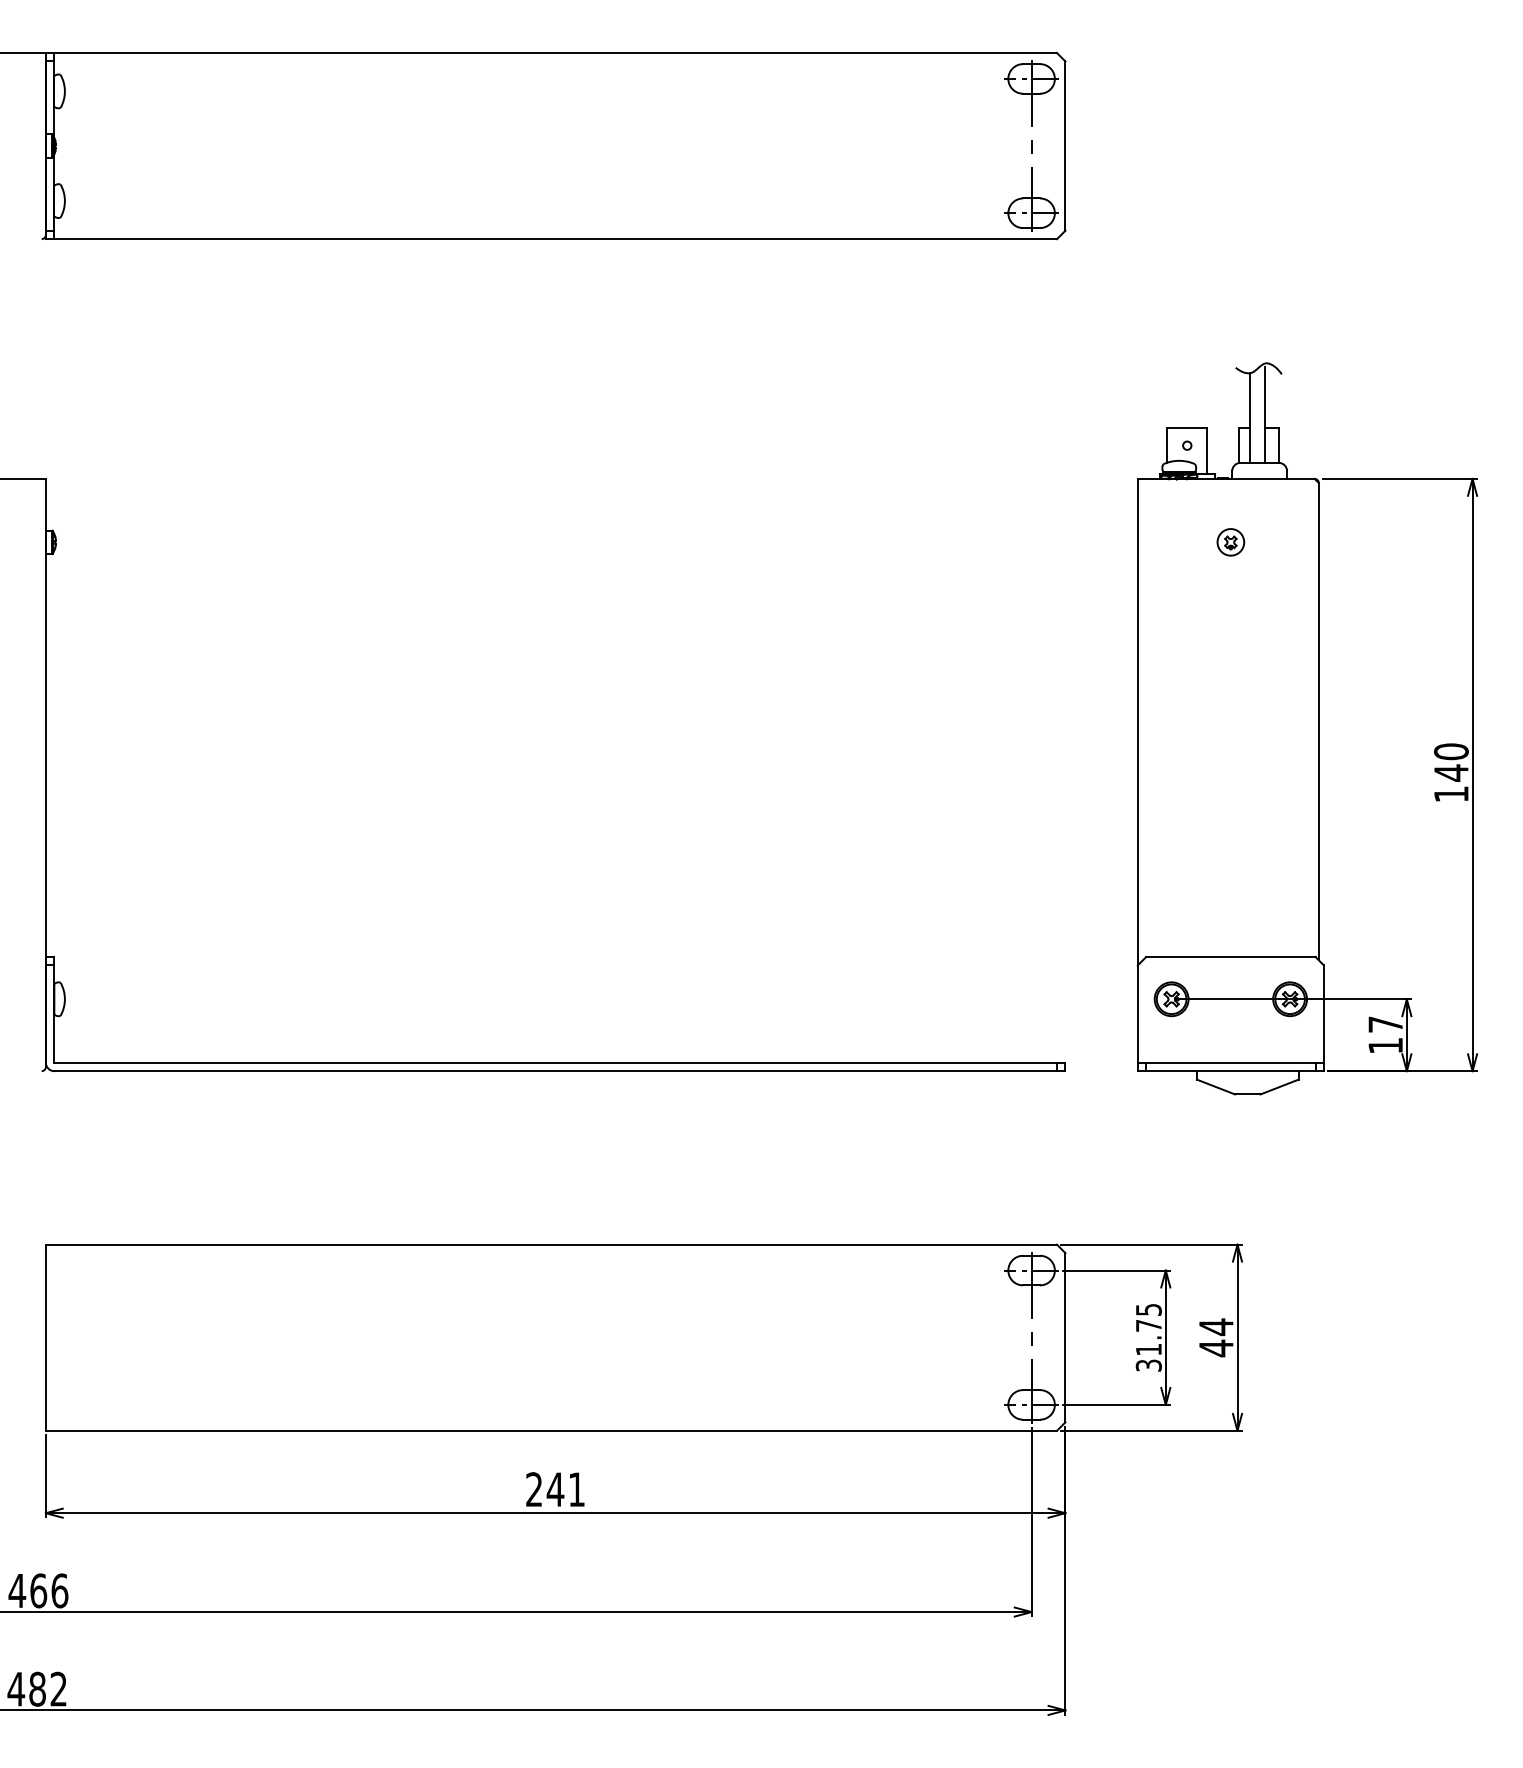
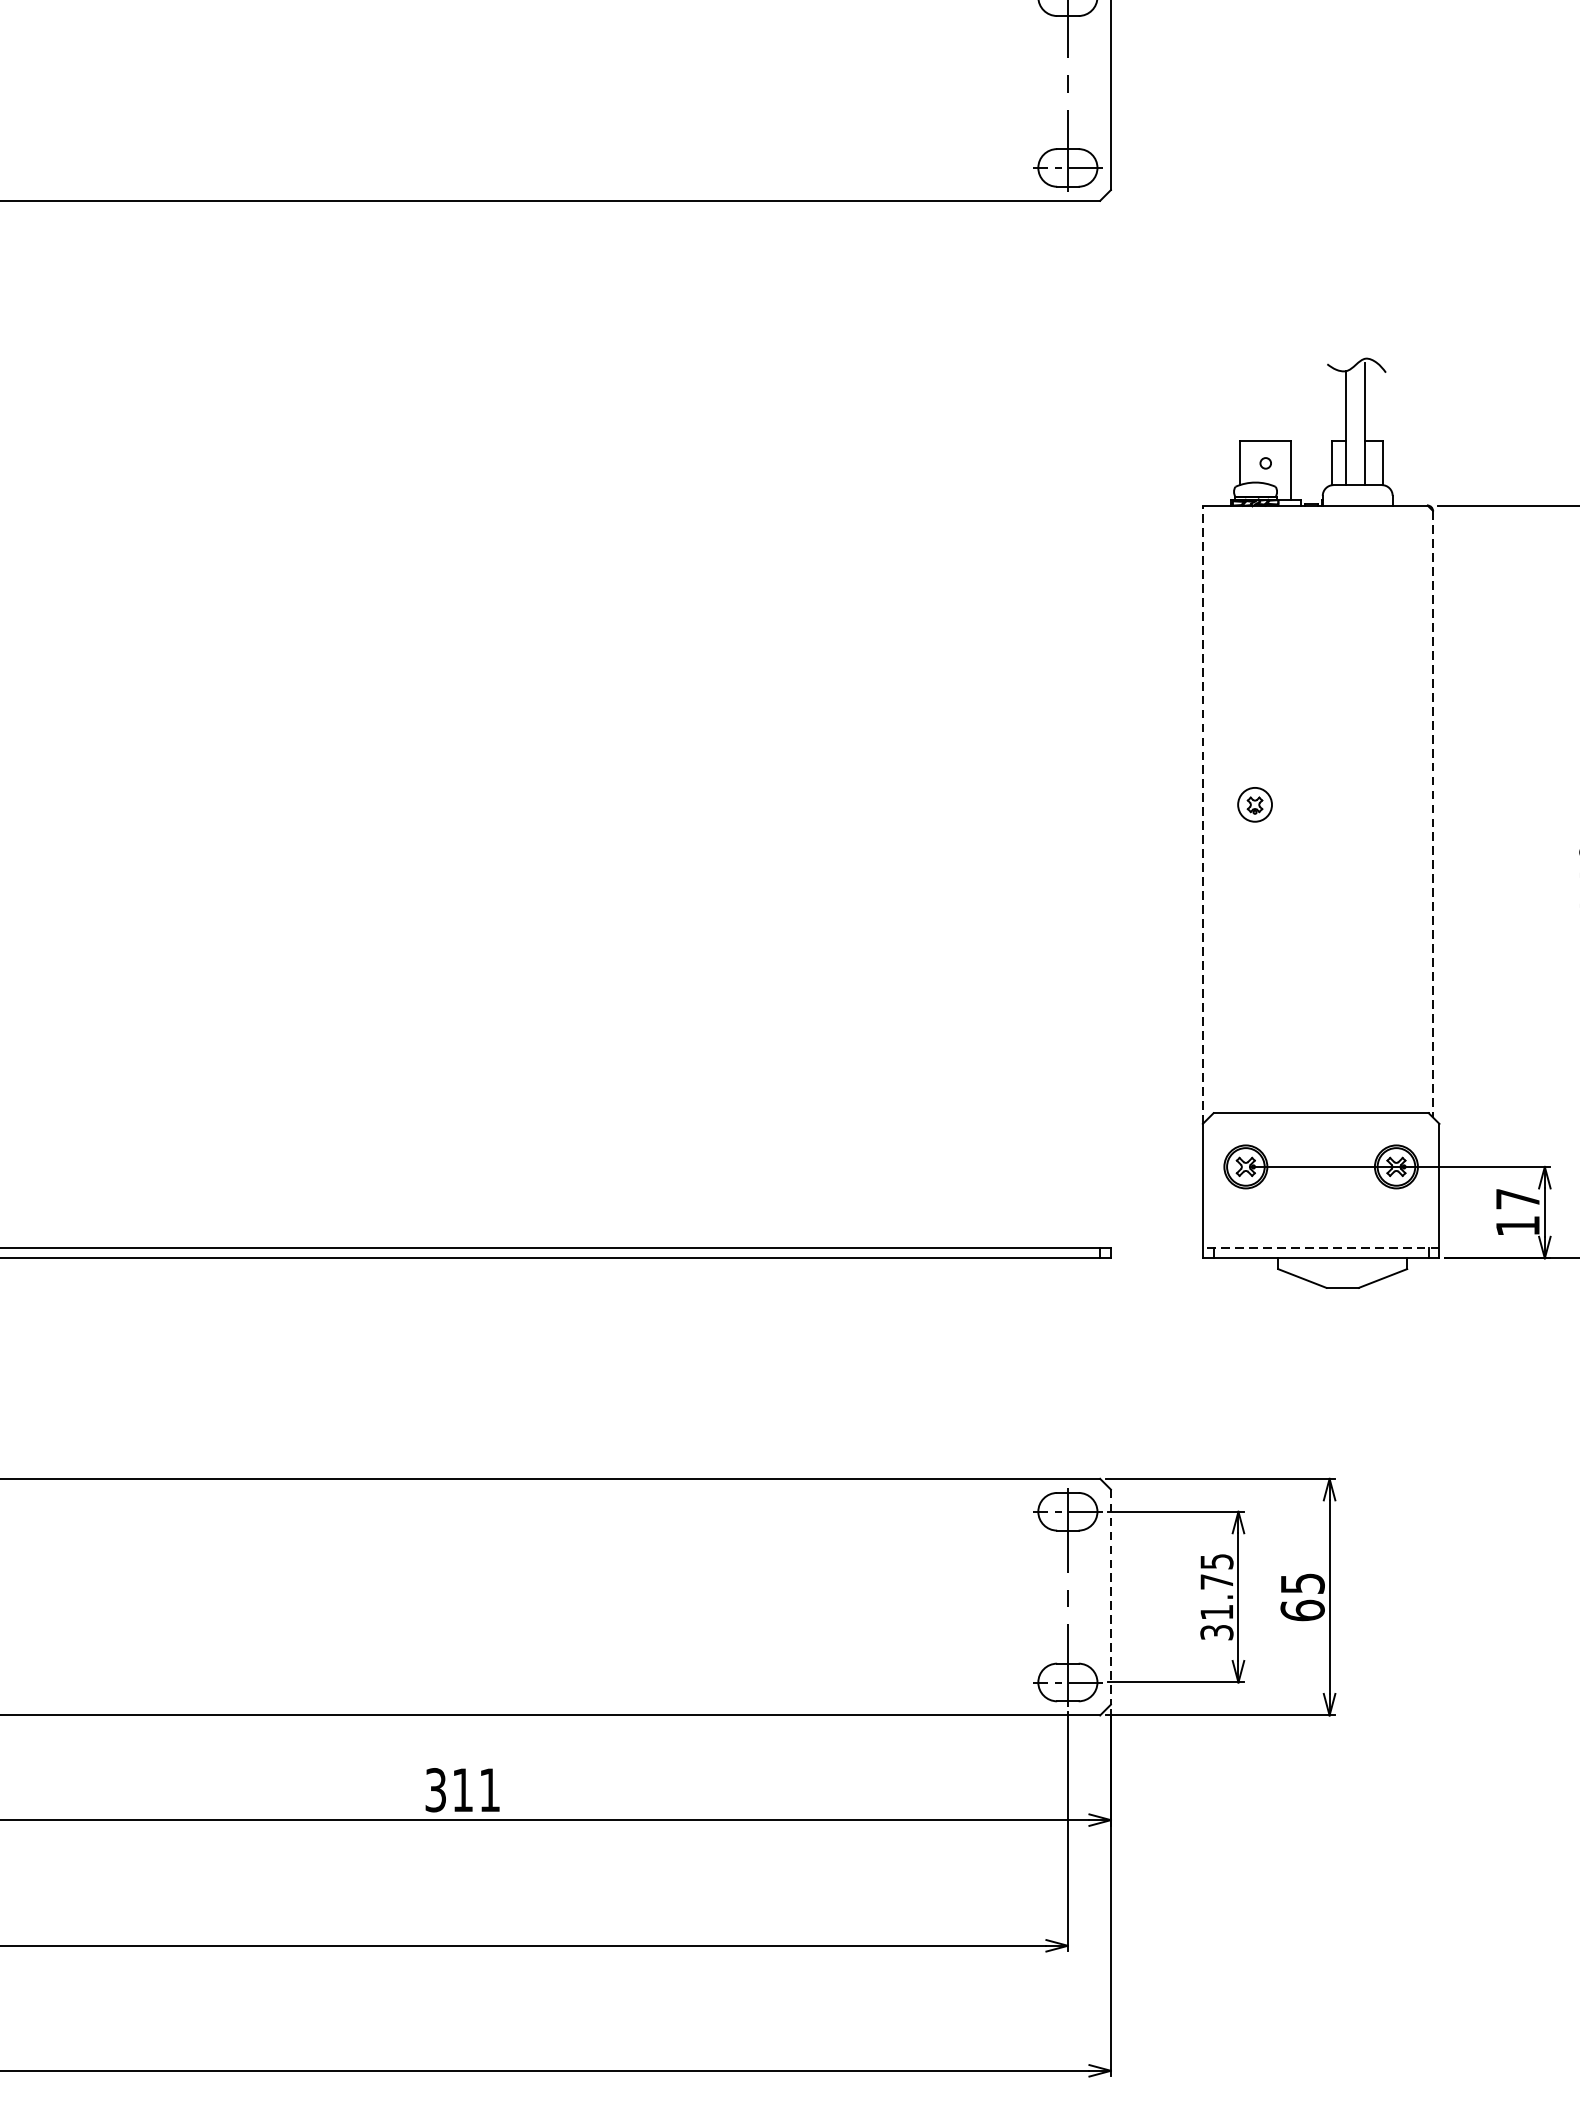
part: (1230, 542) -> (1254, 804), moved
line: (1137, 721) -> (1202, 813), solid -> dashed
line: (1318, 721) -> (1432, 813), solid -> dashed
line: (1230, 1062) -> (1320, 1247), solid -> dashed
line: (1065, 1337) -> (1110, 1596), solid -> dashed
text: (1215, 1337) -> (1301, 1596), 44 -> 65
text: (545, 1489) -> (450, 1790), 241 -> 311

